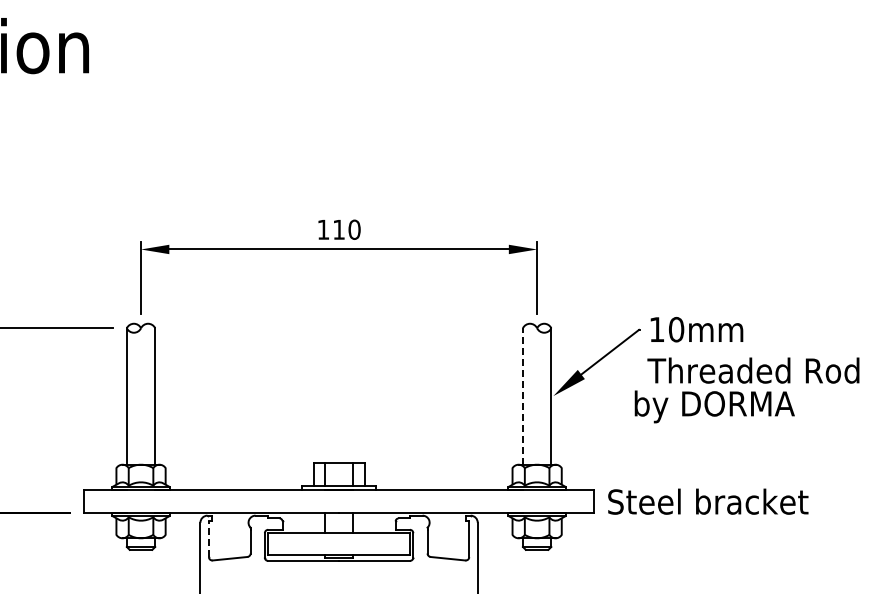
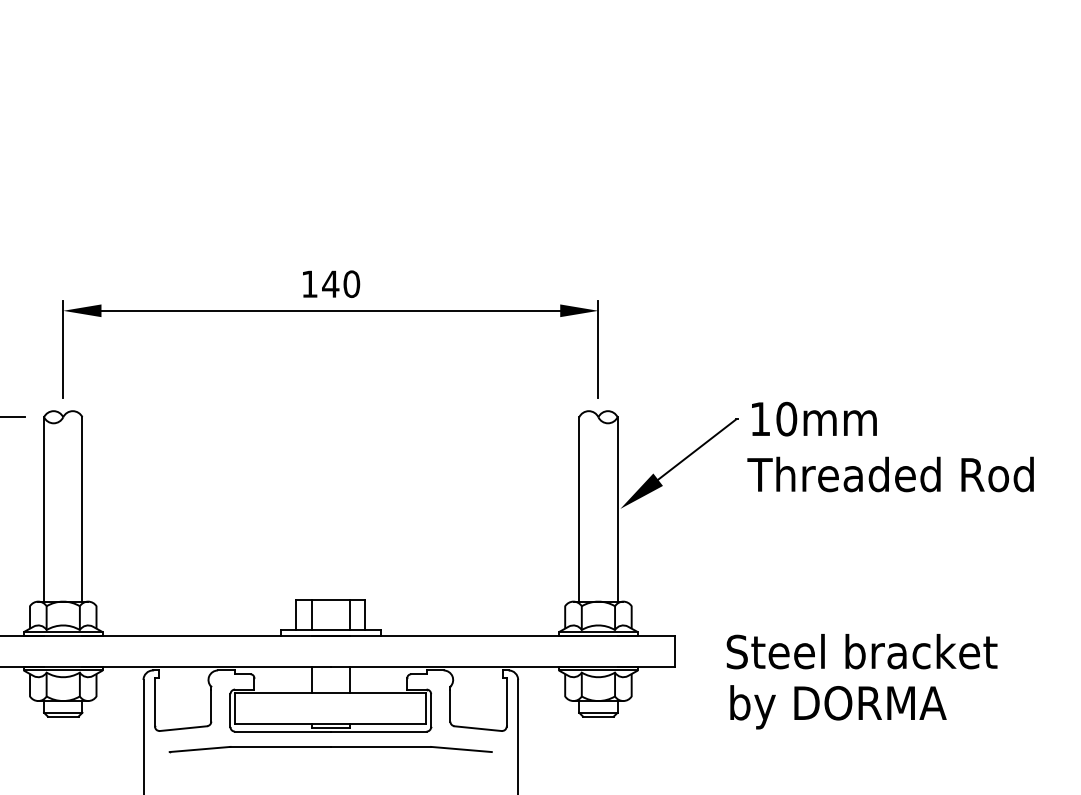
text: (338, 229) -> (330, 283), 110 -> 140
line: (522, 396) -> (578, 509), dashed -> solid
text: (714, 406) -> (838, 706), moved
text: (708, 501) -> (862, 651), moved
line: (208, 539) -> (154, 702), dashed -> solid
part: (338, 574) -> (330, 749), added

